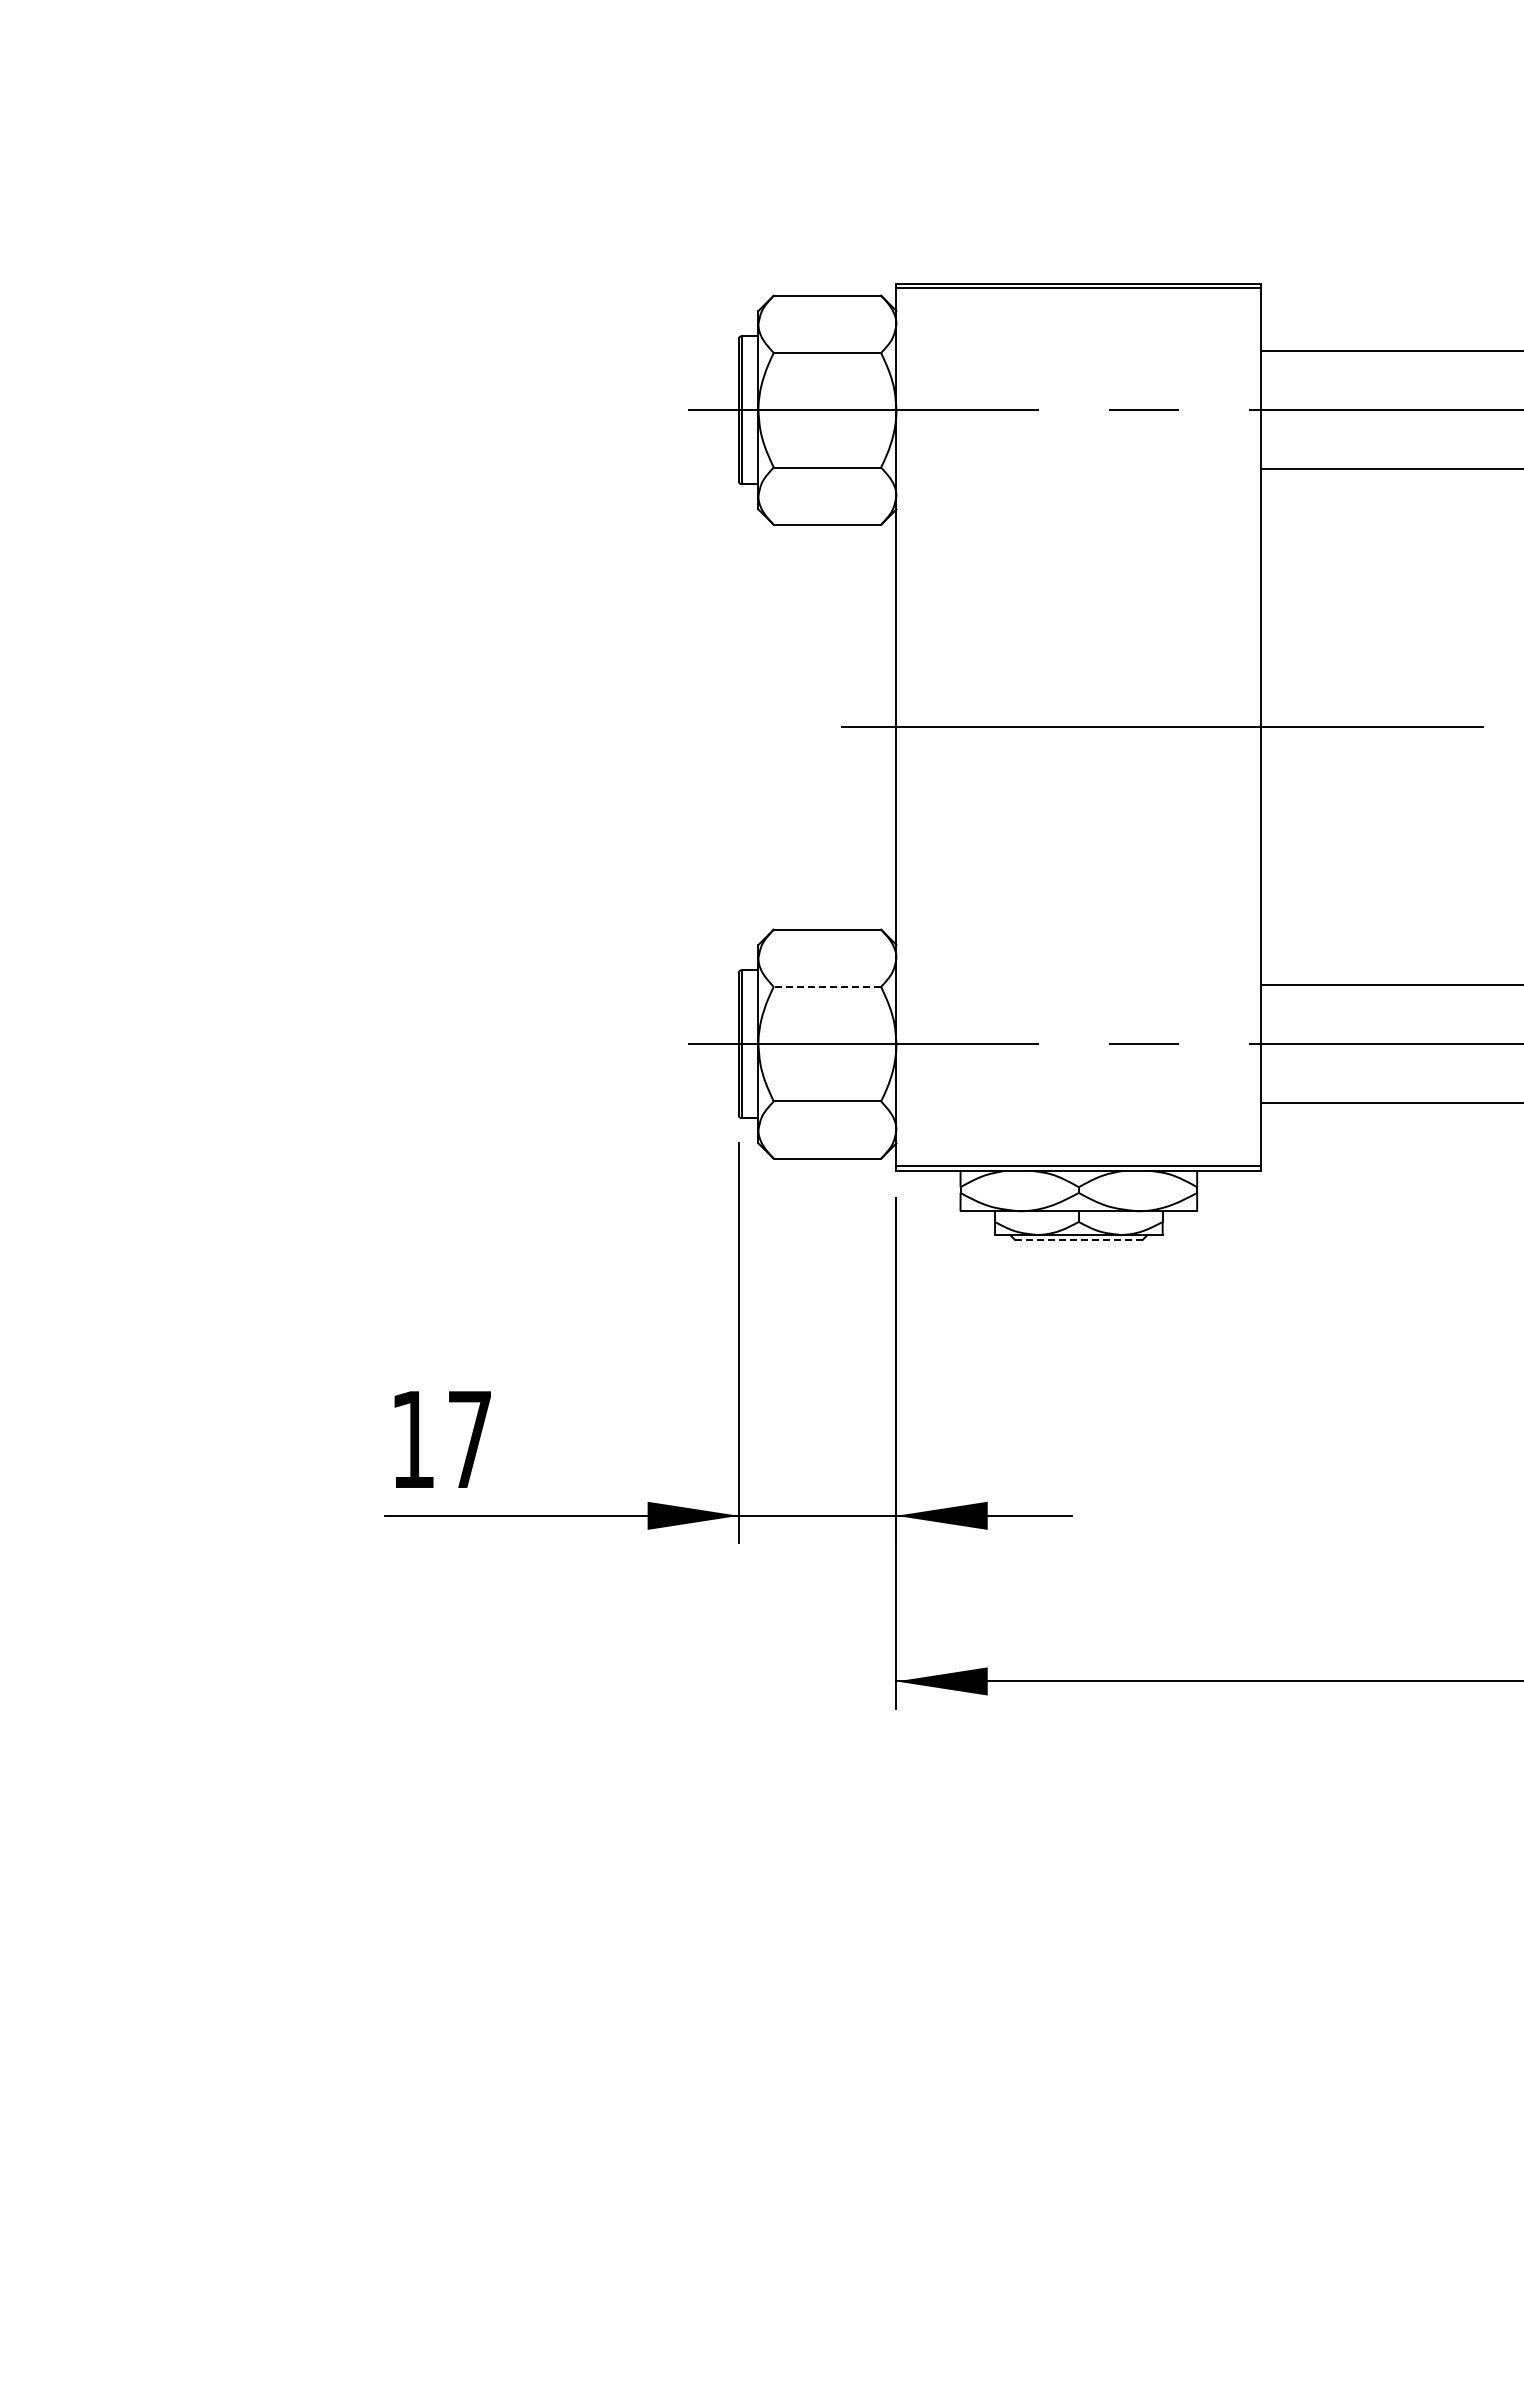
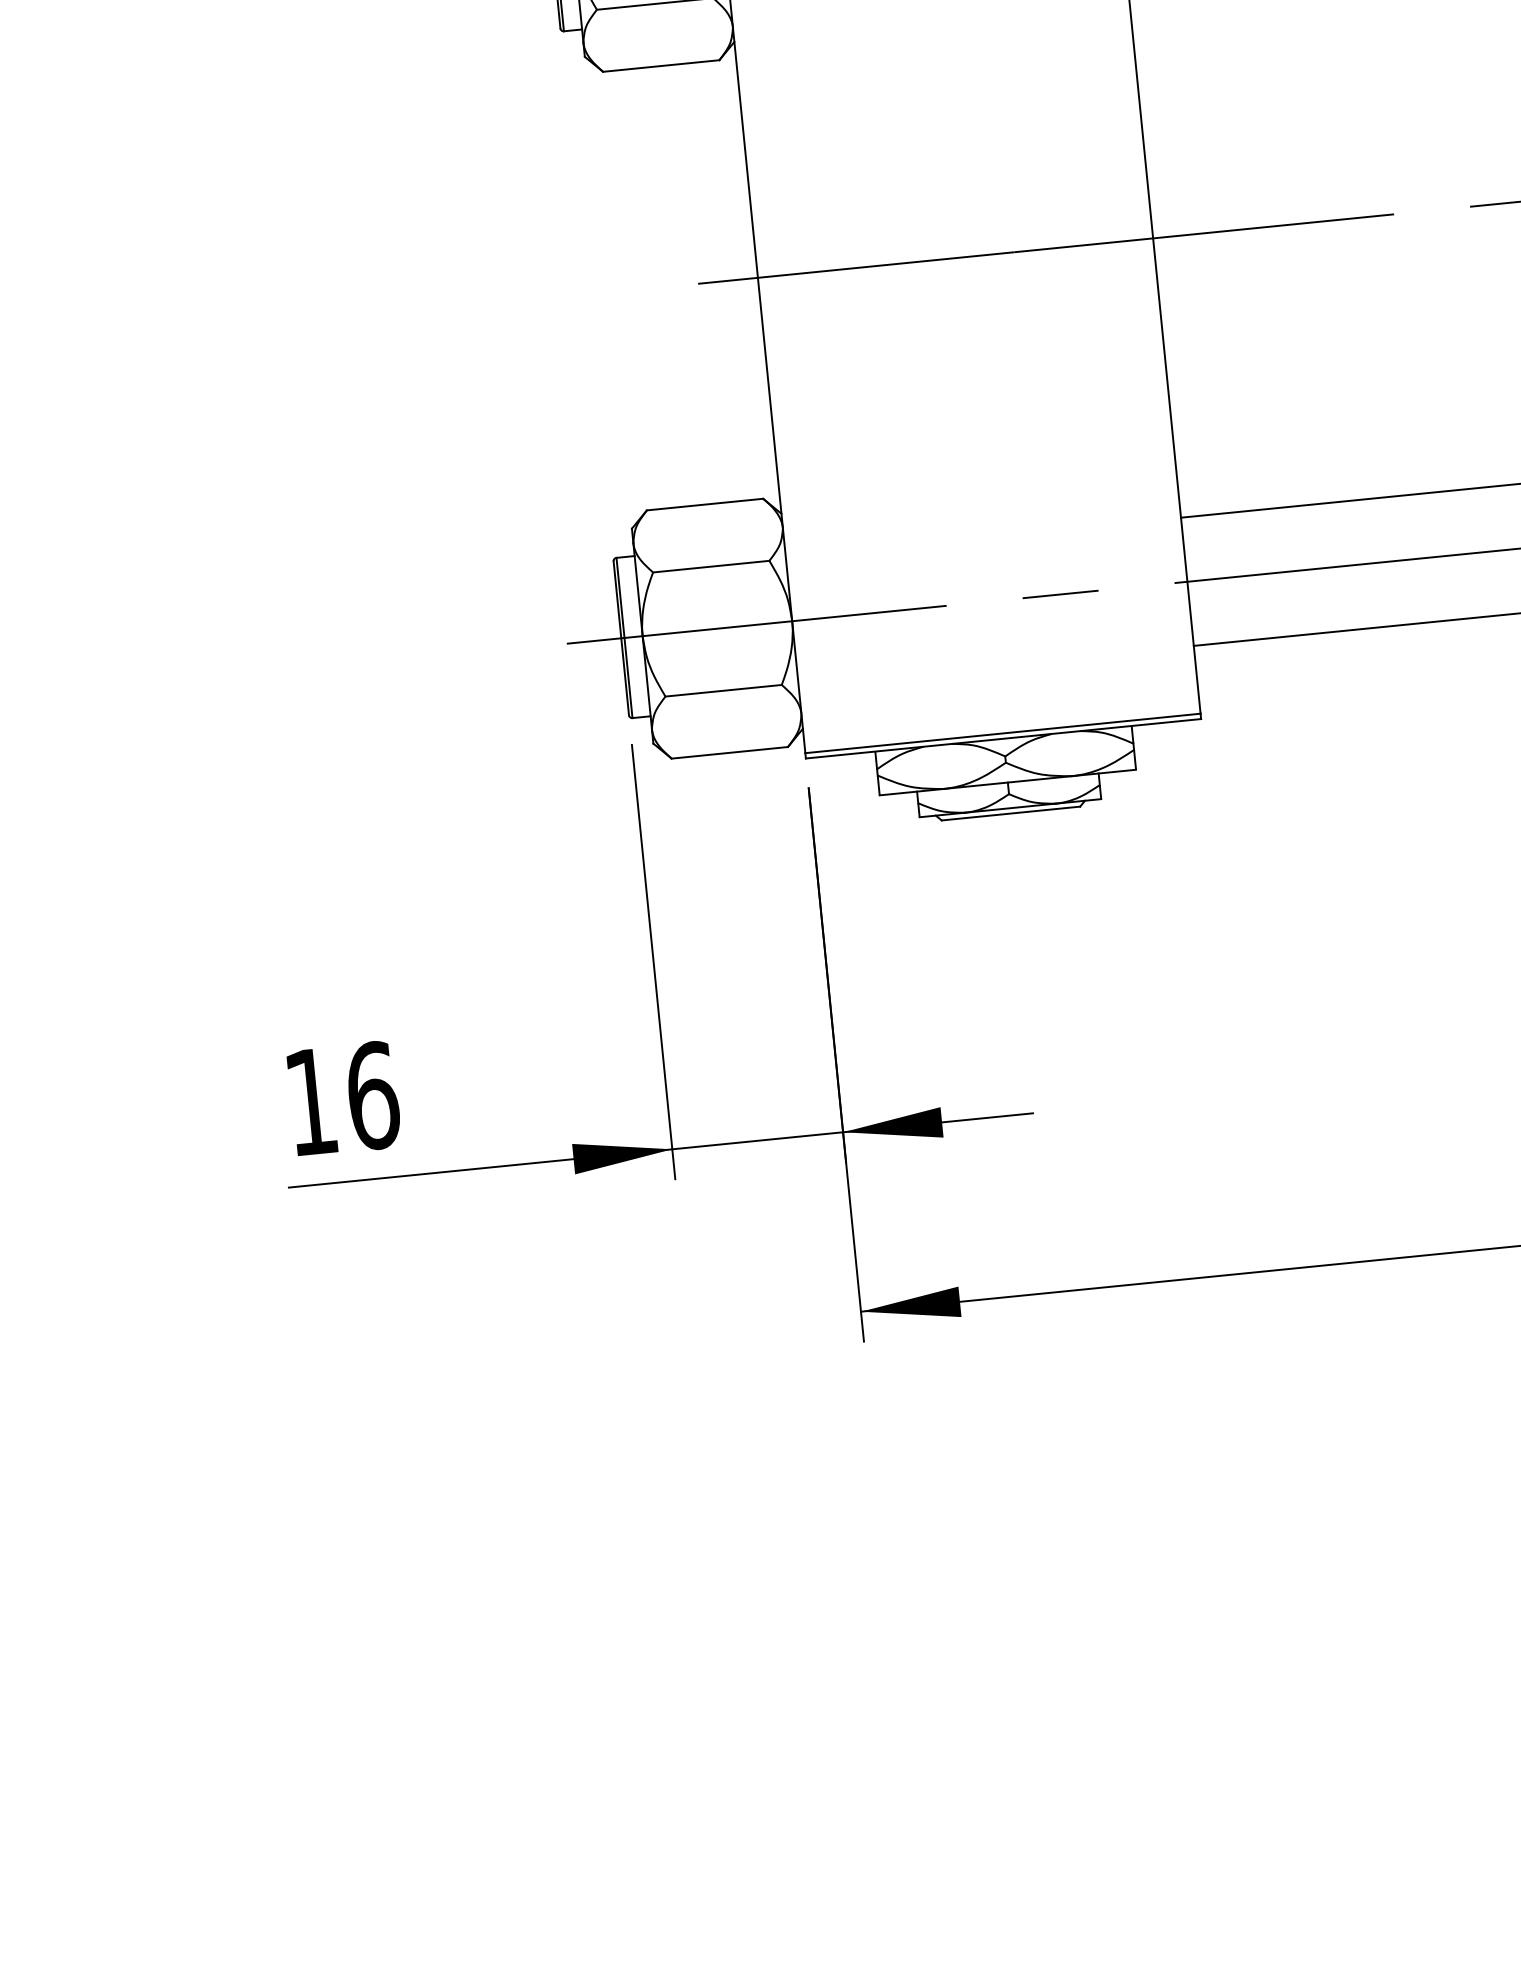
line: (827, 986) -> (711, 566), dashed -> solid
line: (1078, 1239) -> (1010, 813), dashed -> solid
text: (470, 1439) -> (373, 1095), 17 -> 16

